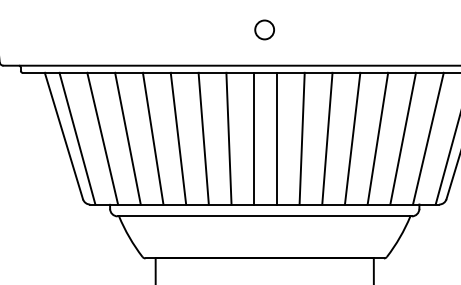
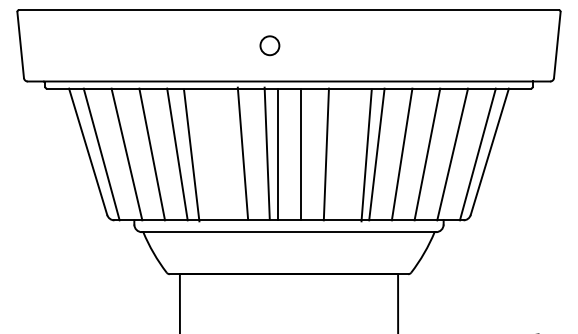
circle: (264, 29) -> (269, 45), moved
line: (178, 138) -> (191, 155), moved
line: (203, 138) -> (242, 153), moved
line: (228, 138) -> (266, 153), moved
line: (327, 138) -> (366, 155), moved

